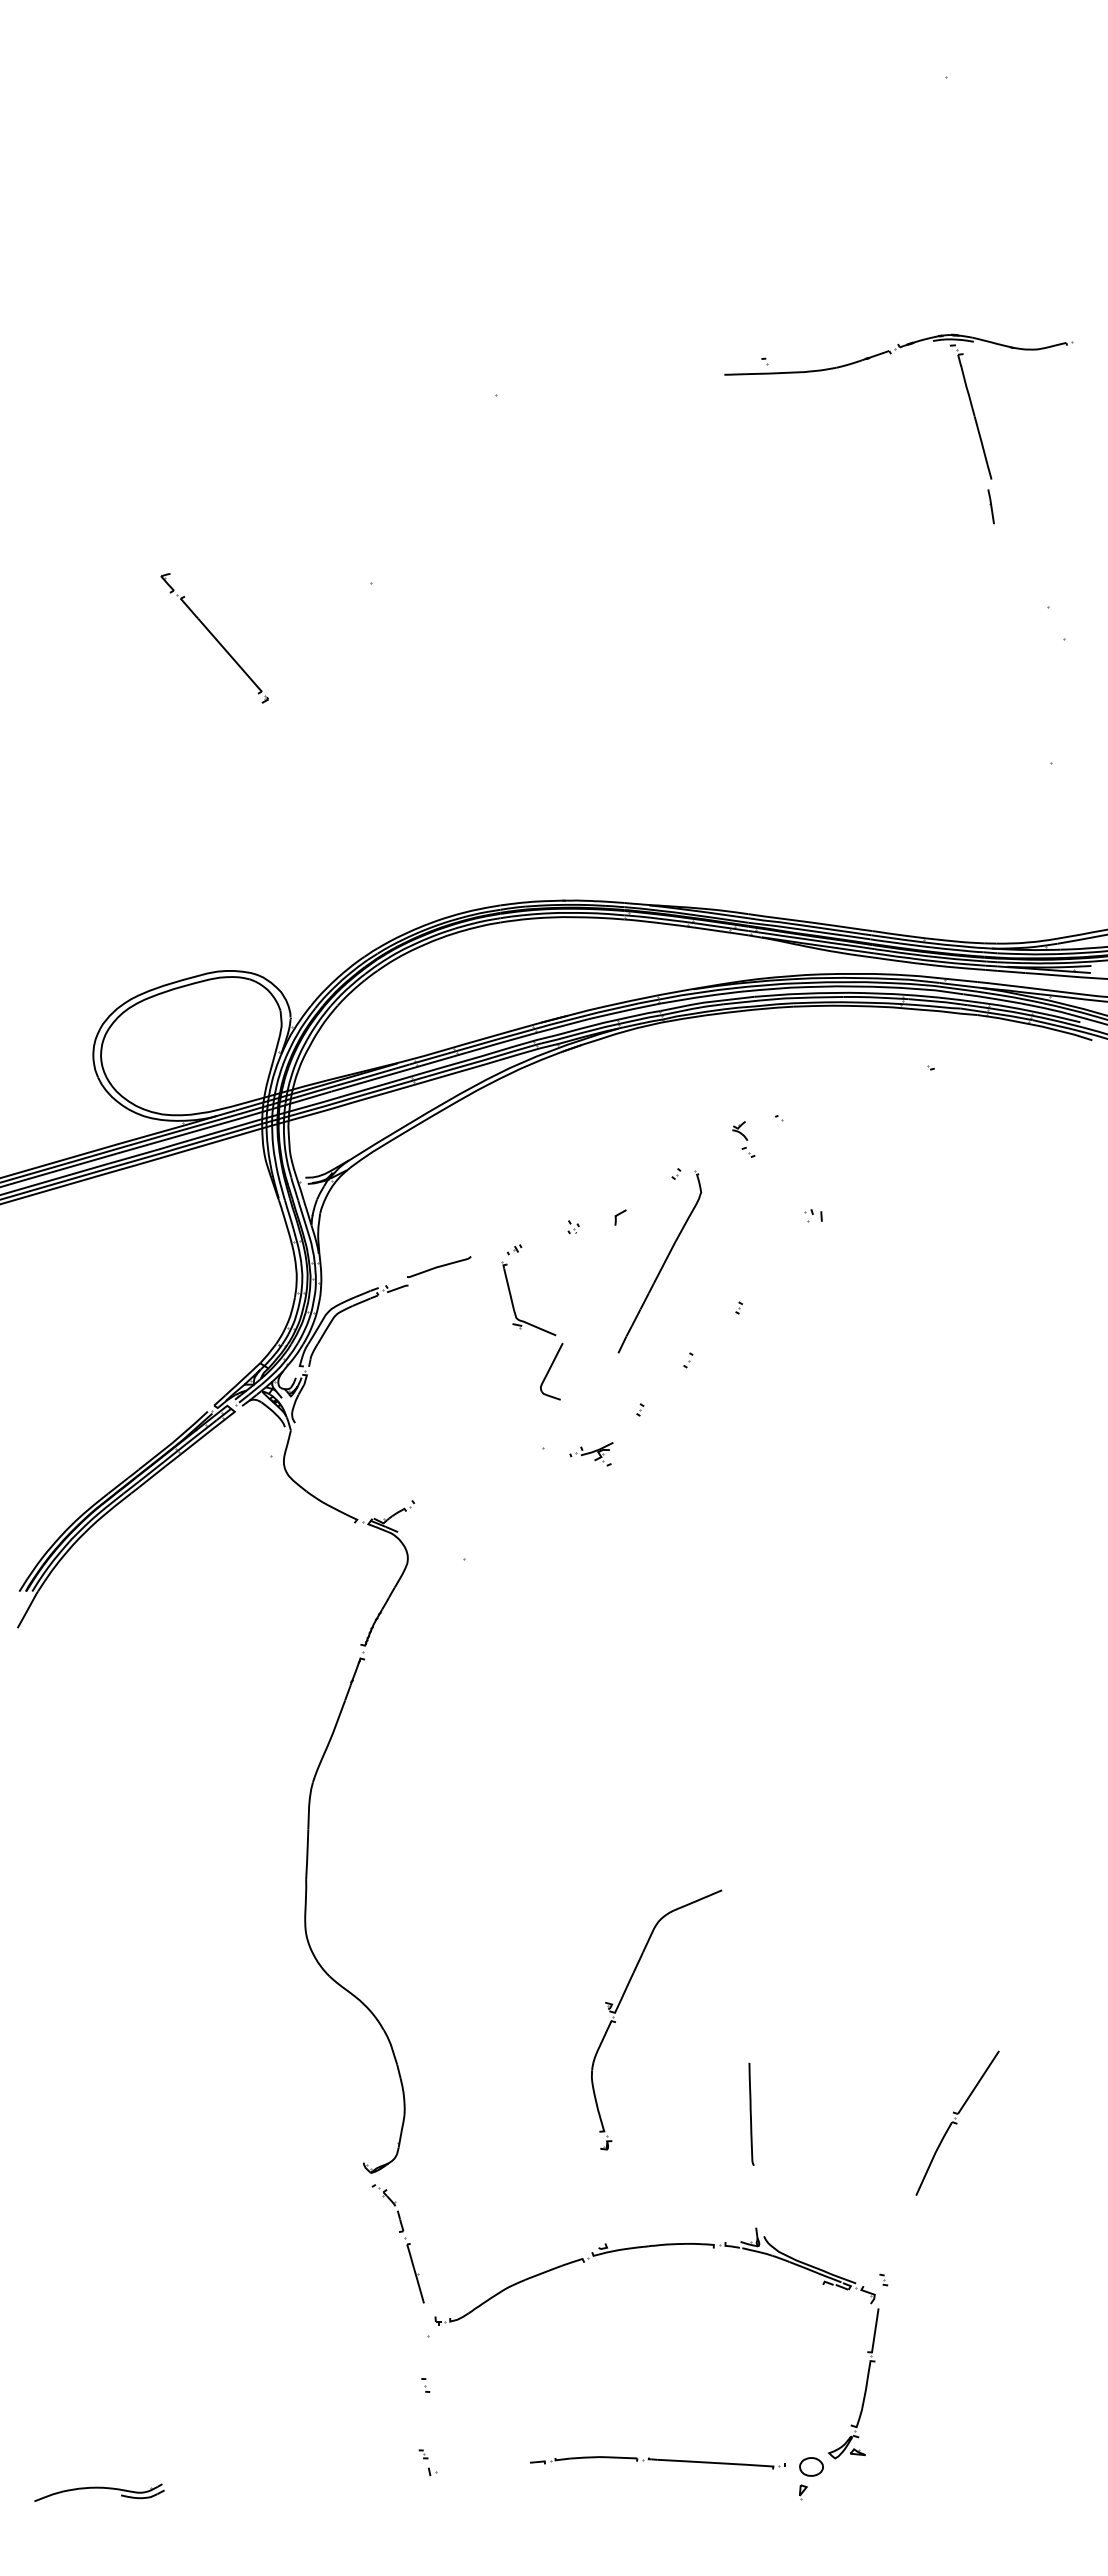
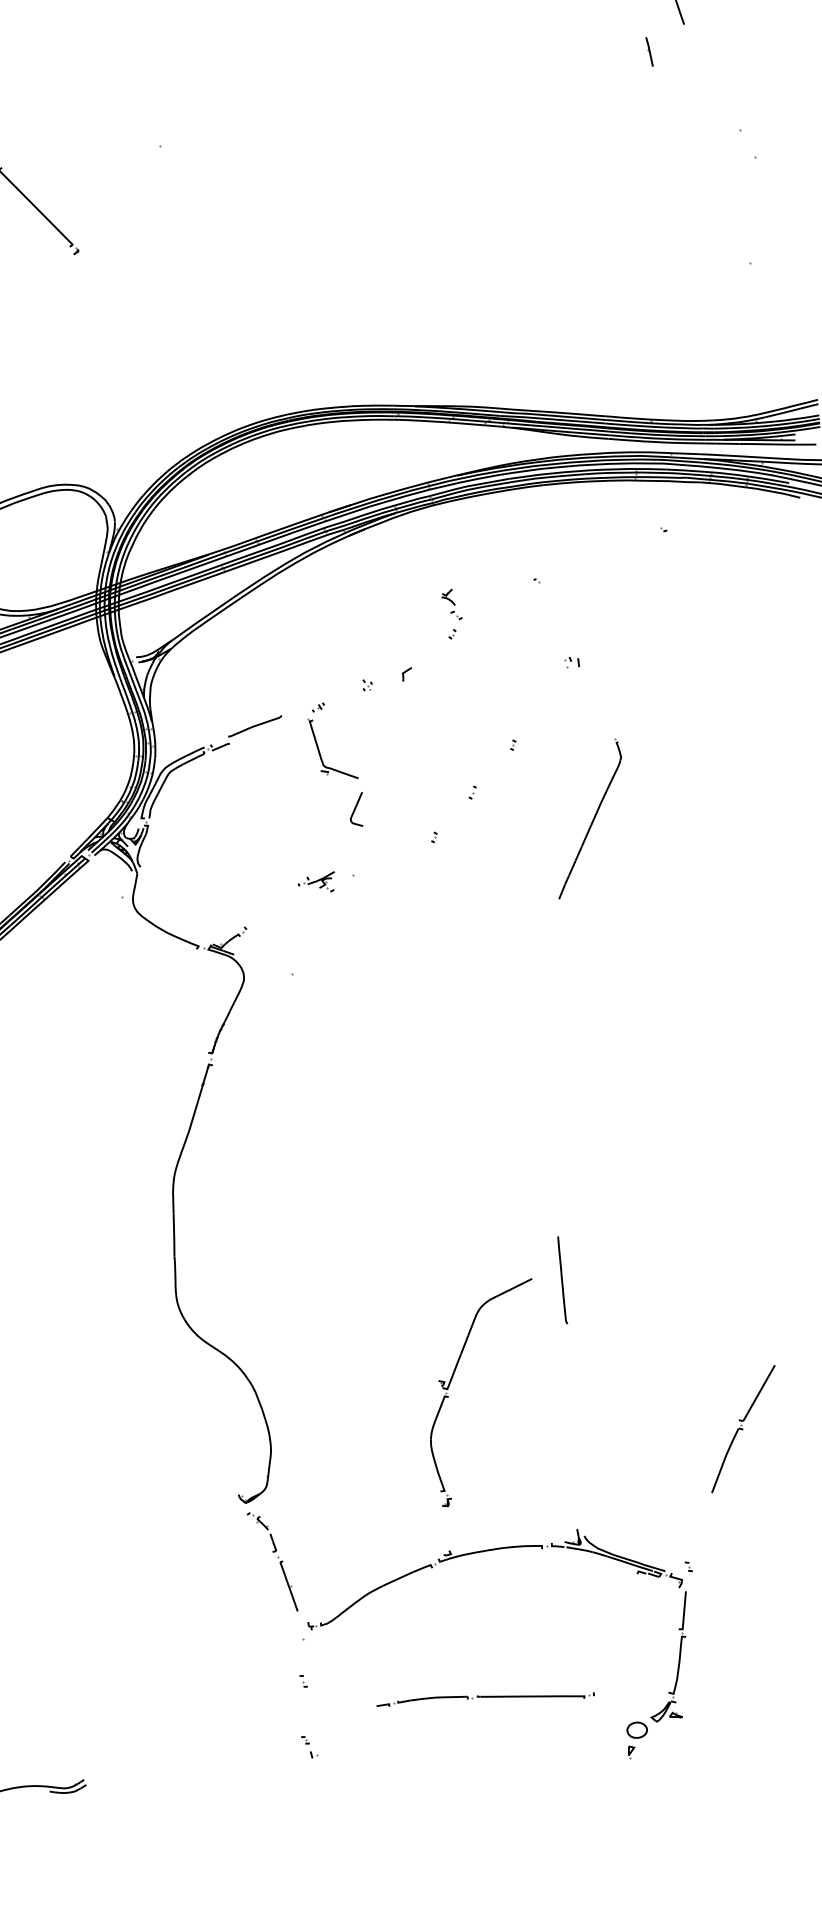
line: (990, 506) -> (648, 51), moved
part: (743, 1139) -> (451, 604), moved
part: (659, 1261) -> (589, 818), moved
part: (551, 1371) -> (356, 809), size x0.7
part: (591, 1454) -> (316, 883), moved
part: (621, 2001) -> (452, 1379), moved
line: (751, 2113) -> (562, 1279), moved
part: (657, 2462) -> (485, 1699), moved

